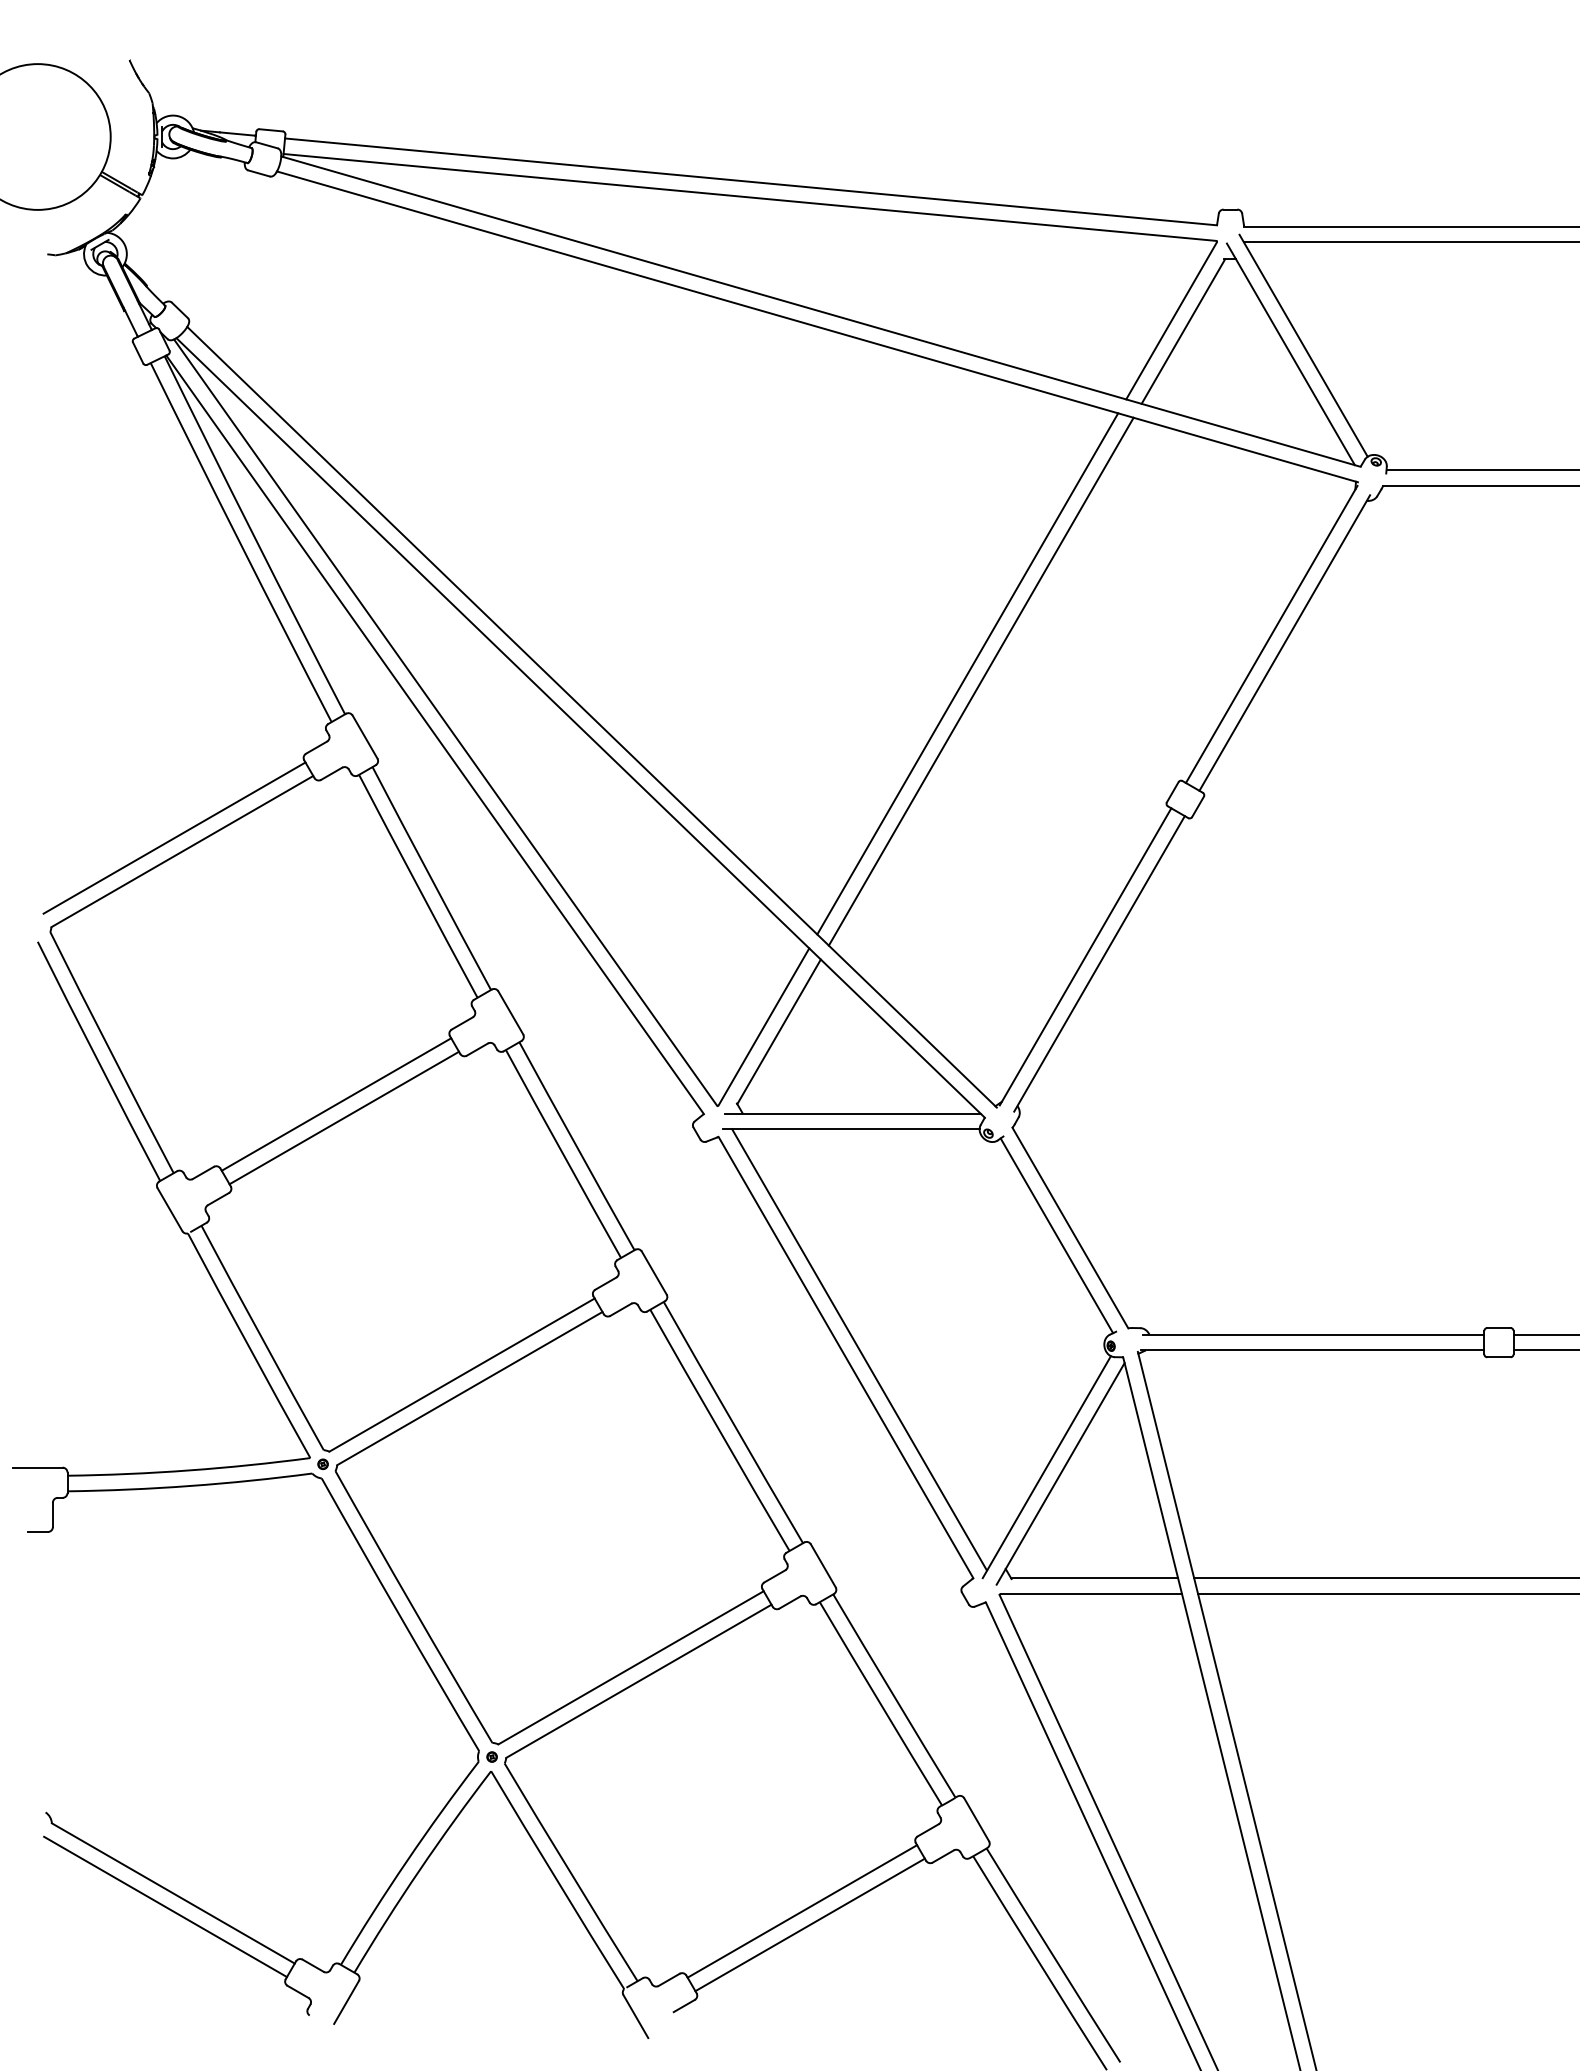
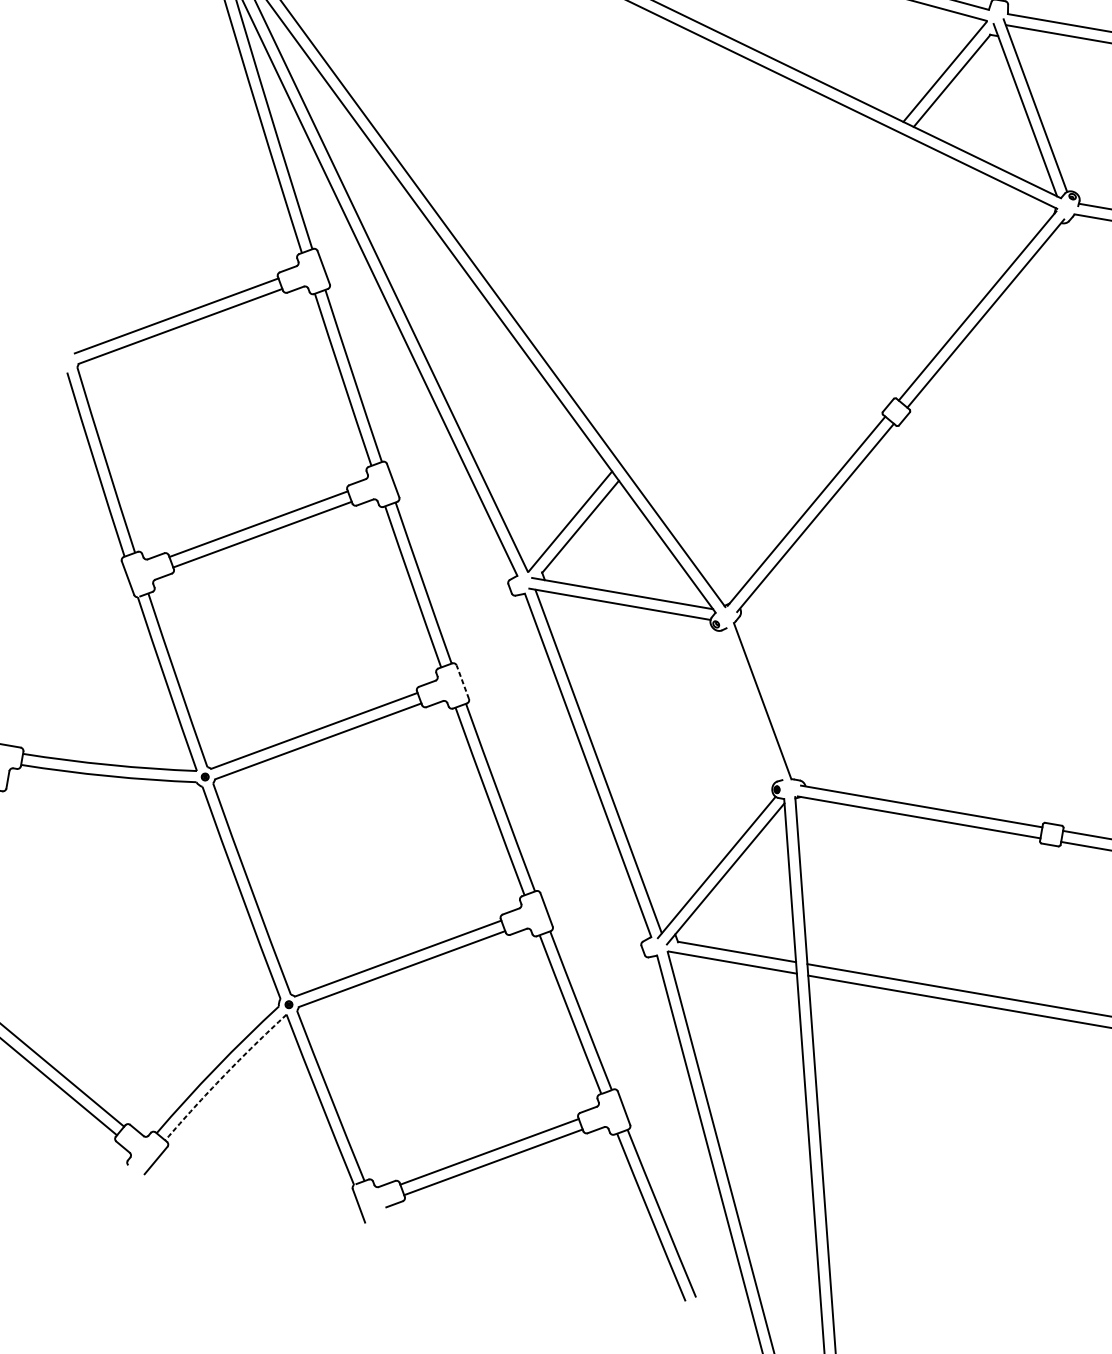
line: (967, 673) -> (757, 296), removed
line: (980, 681) -> (765, 303), removed
line: (1056, 1235) -> (751, 704), removed
line: (654, 1273) -> (462, 682), solid -> dashed
arc: (419, 1869) -> (223, 1075), solid -> dashed

